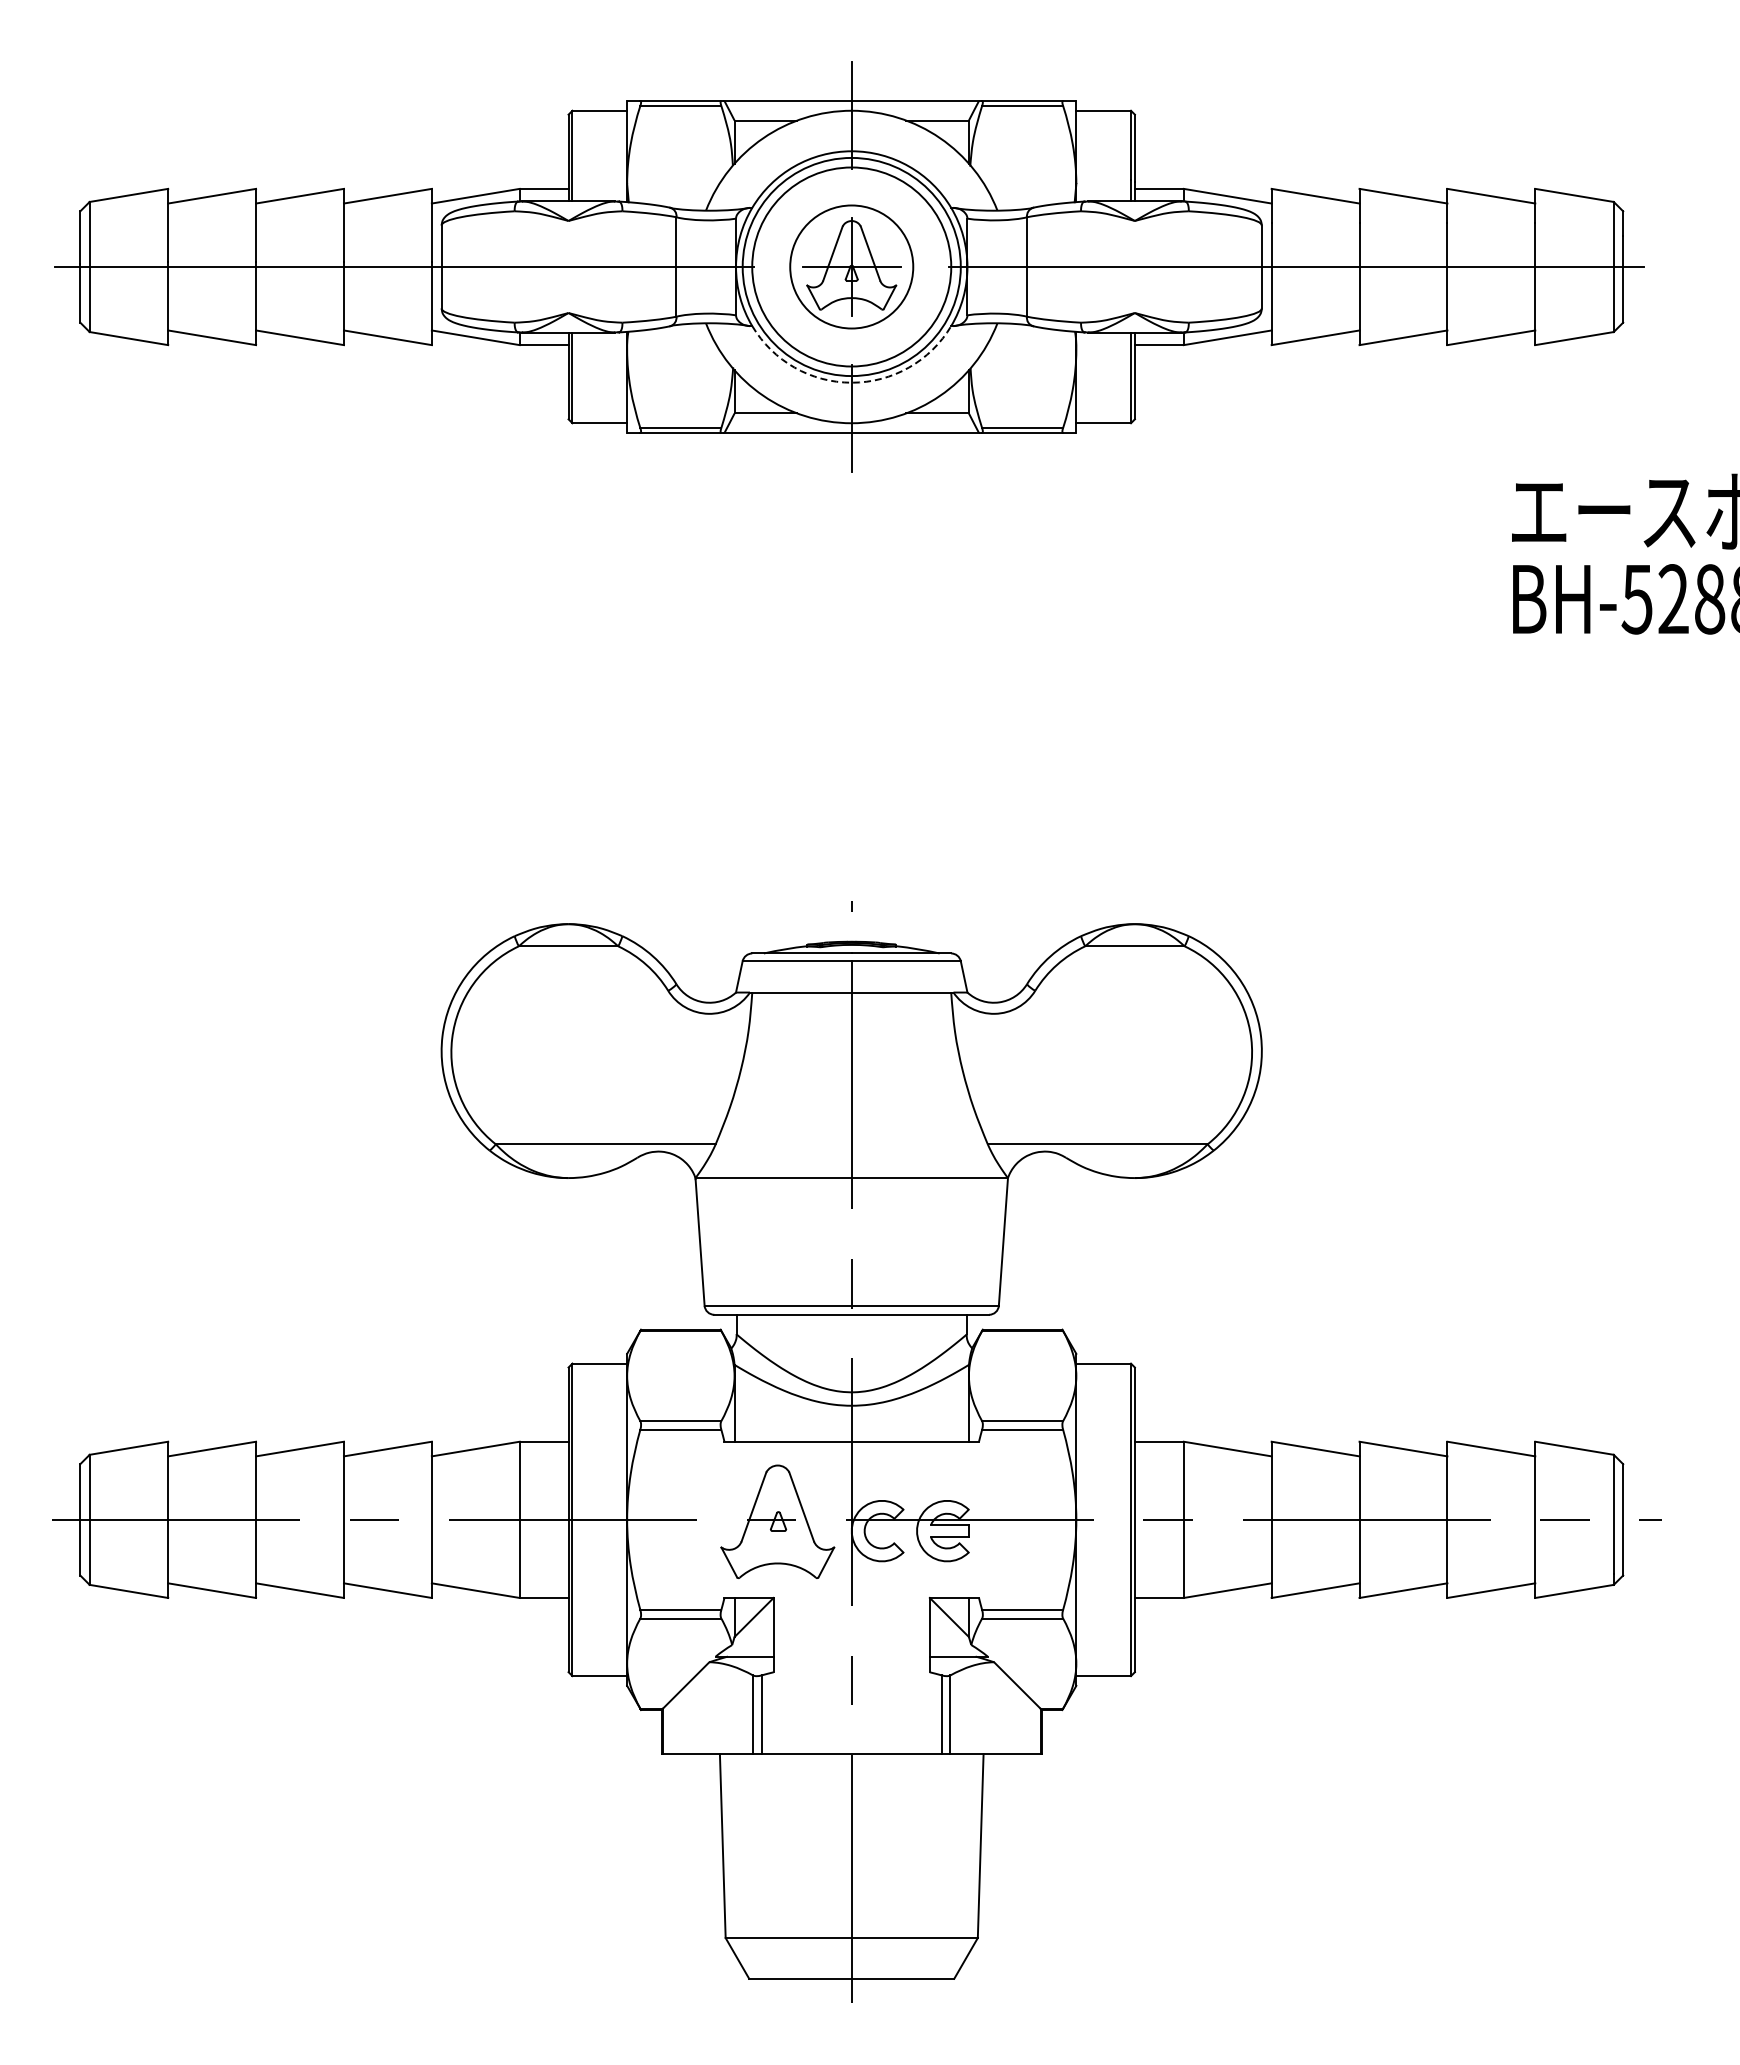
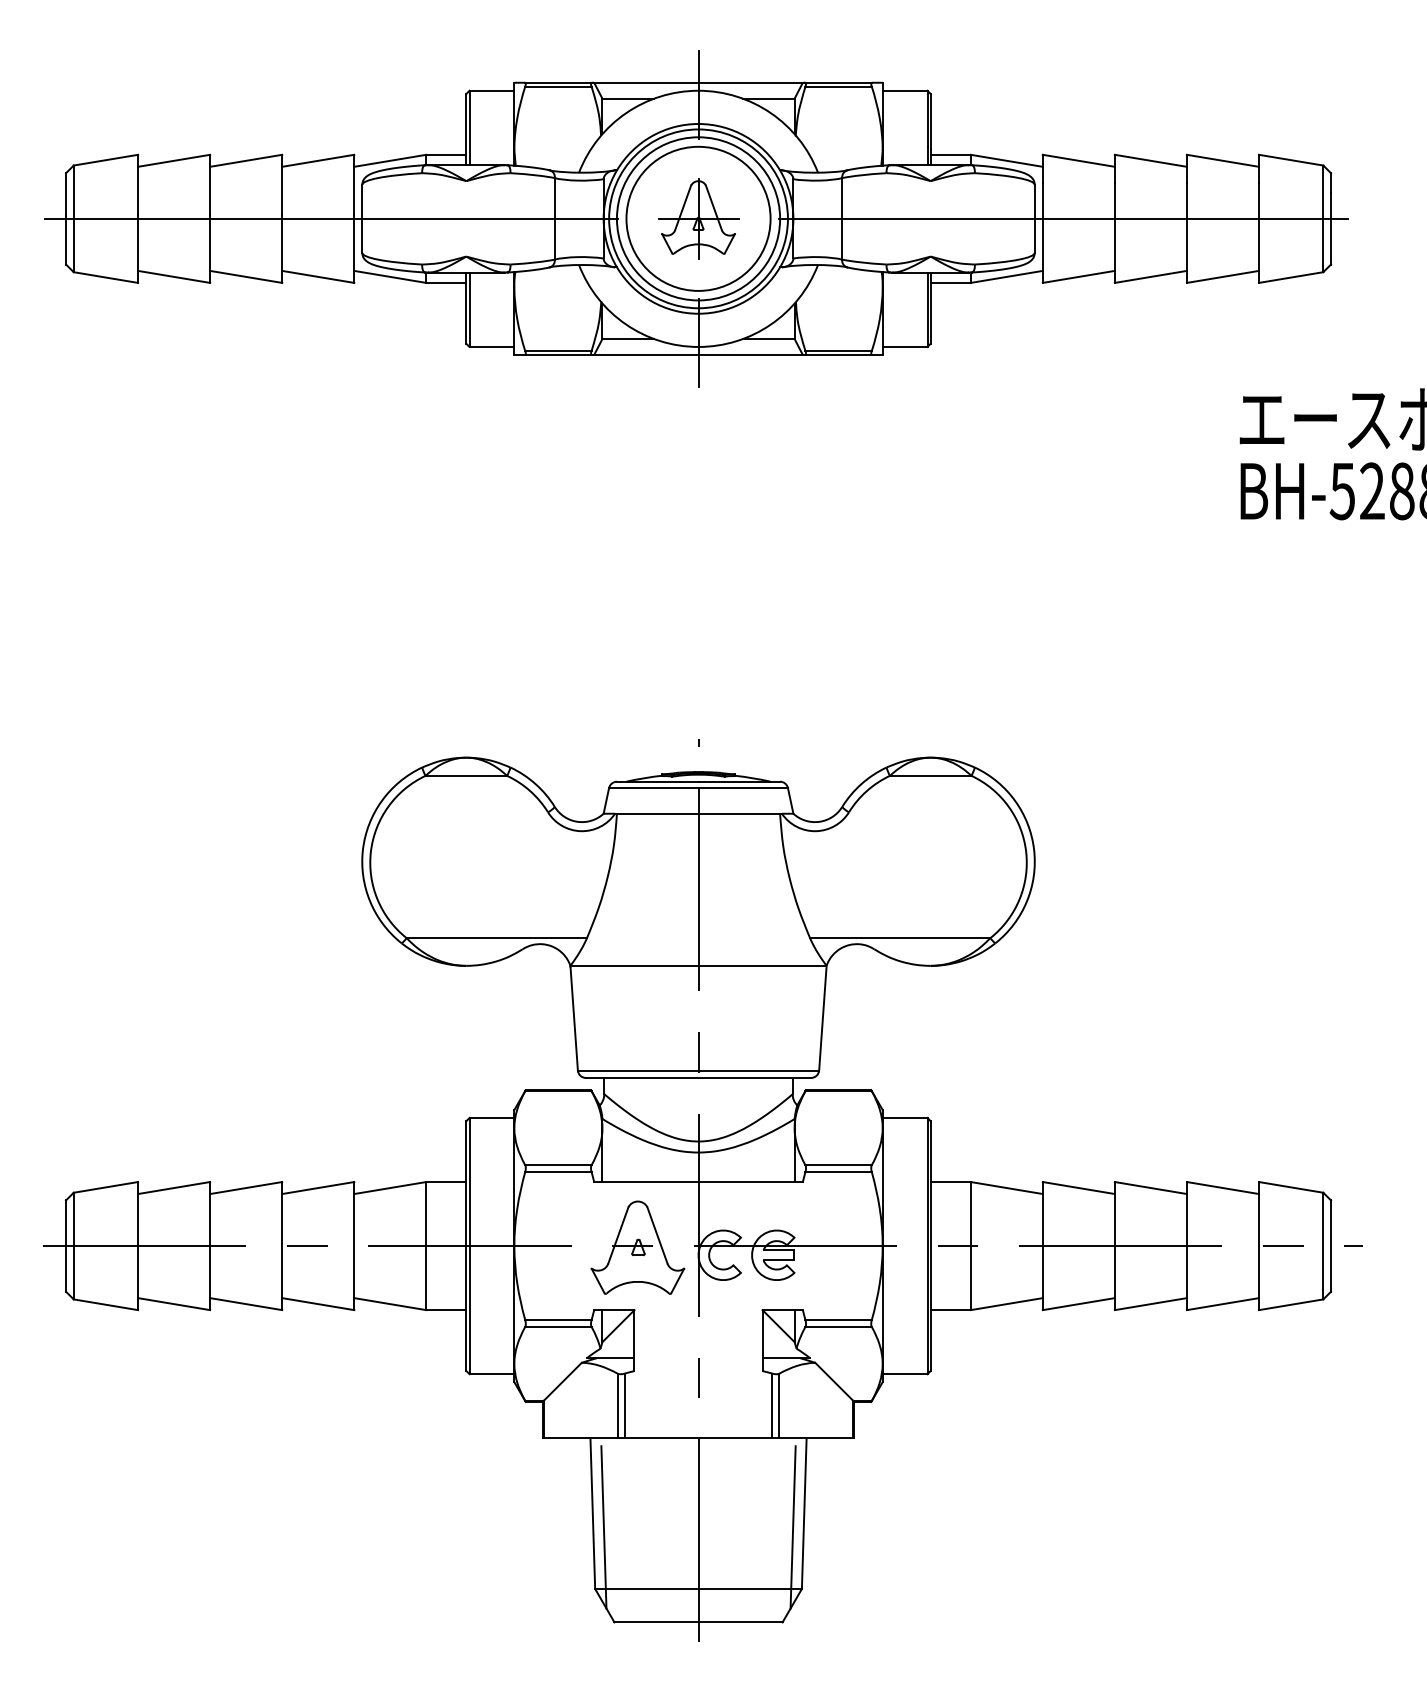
circle: (851, 266) -> (698, 218), size x1.43
arc: (851, 382) -> (698, 313), dashed -> solid
line: (736, 1862) -> (604, 1527), added
line: (967, 1862) -> (793, 1527), added

